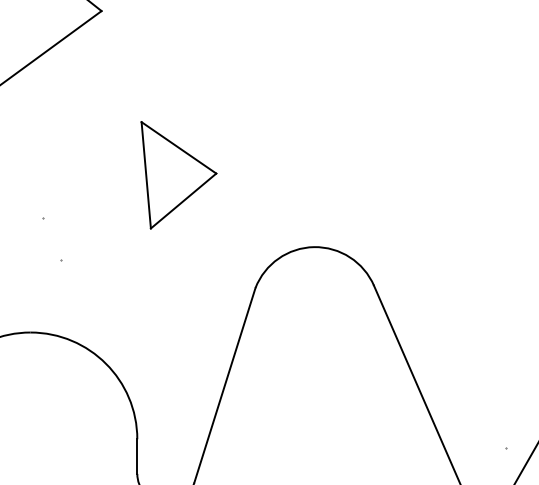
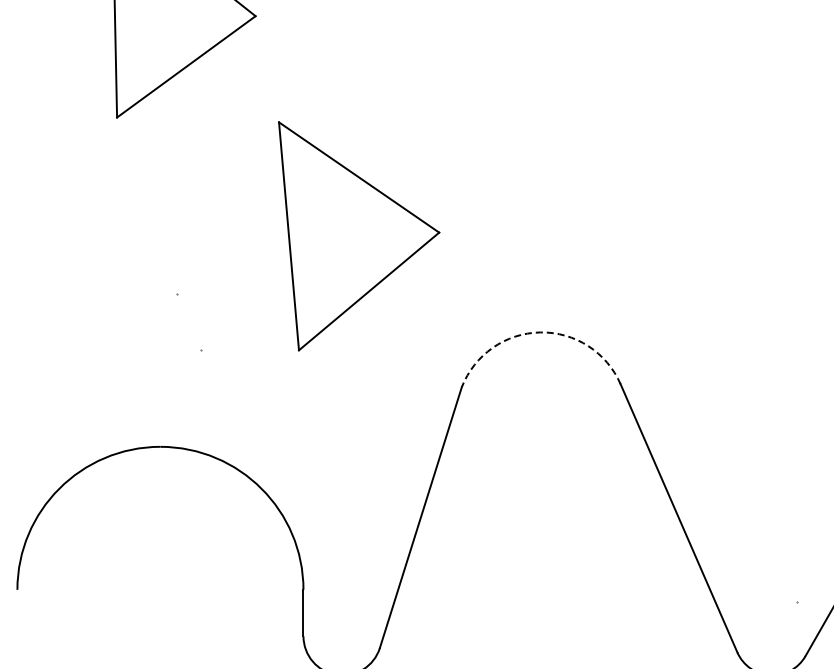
part: (179, 174) -> (359, 235), size x1.6
arc: (314, 247) -> (540, 332), solid -> dashed

